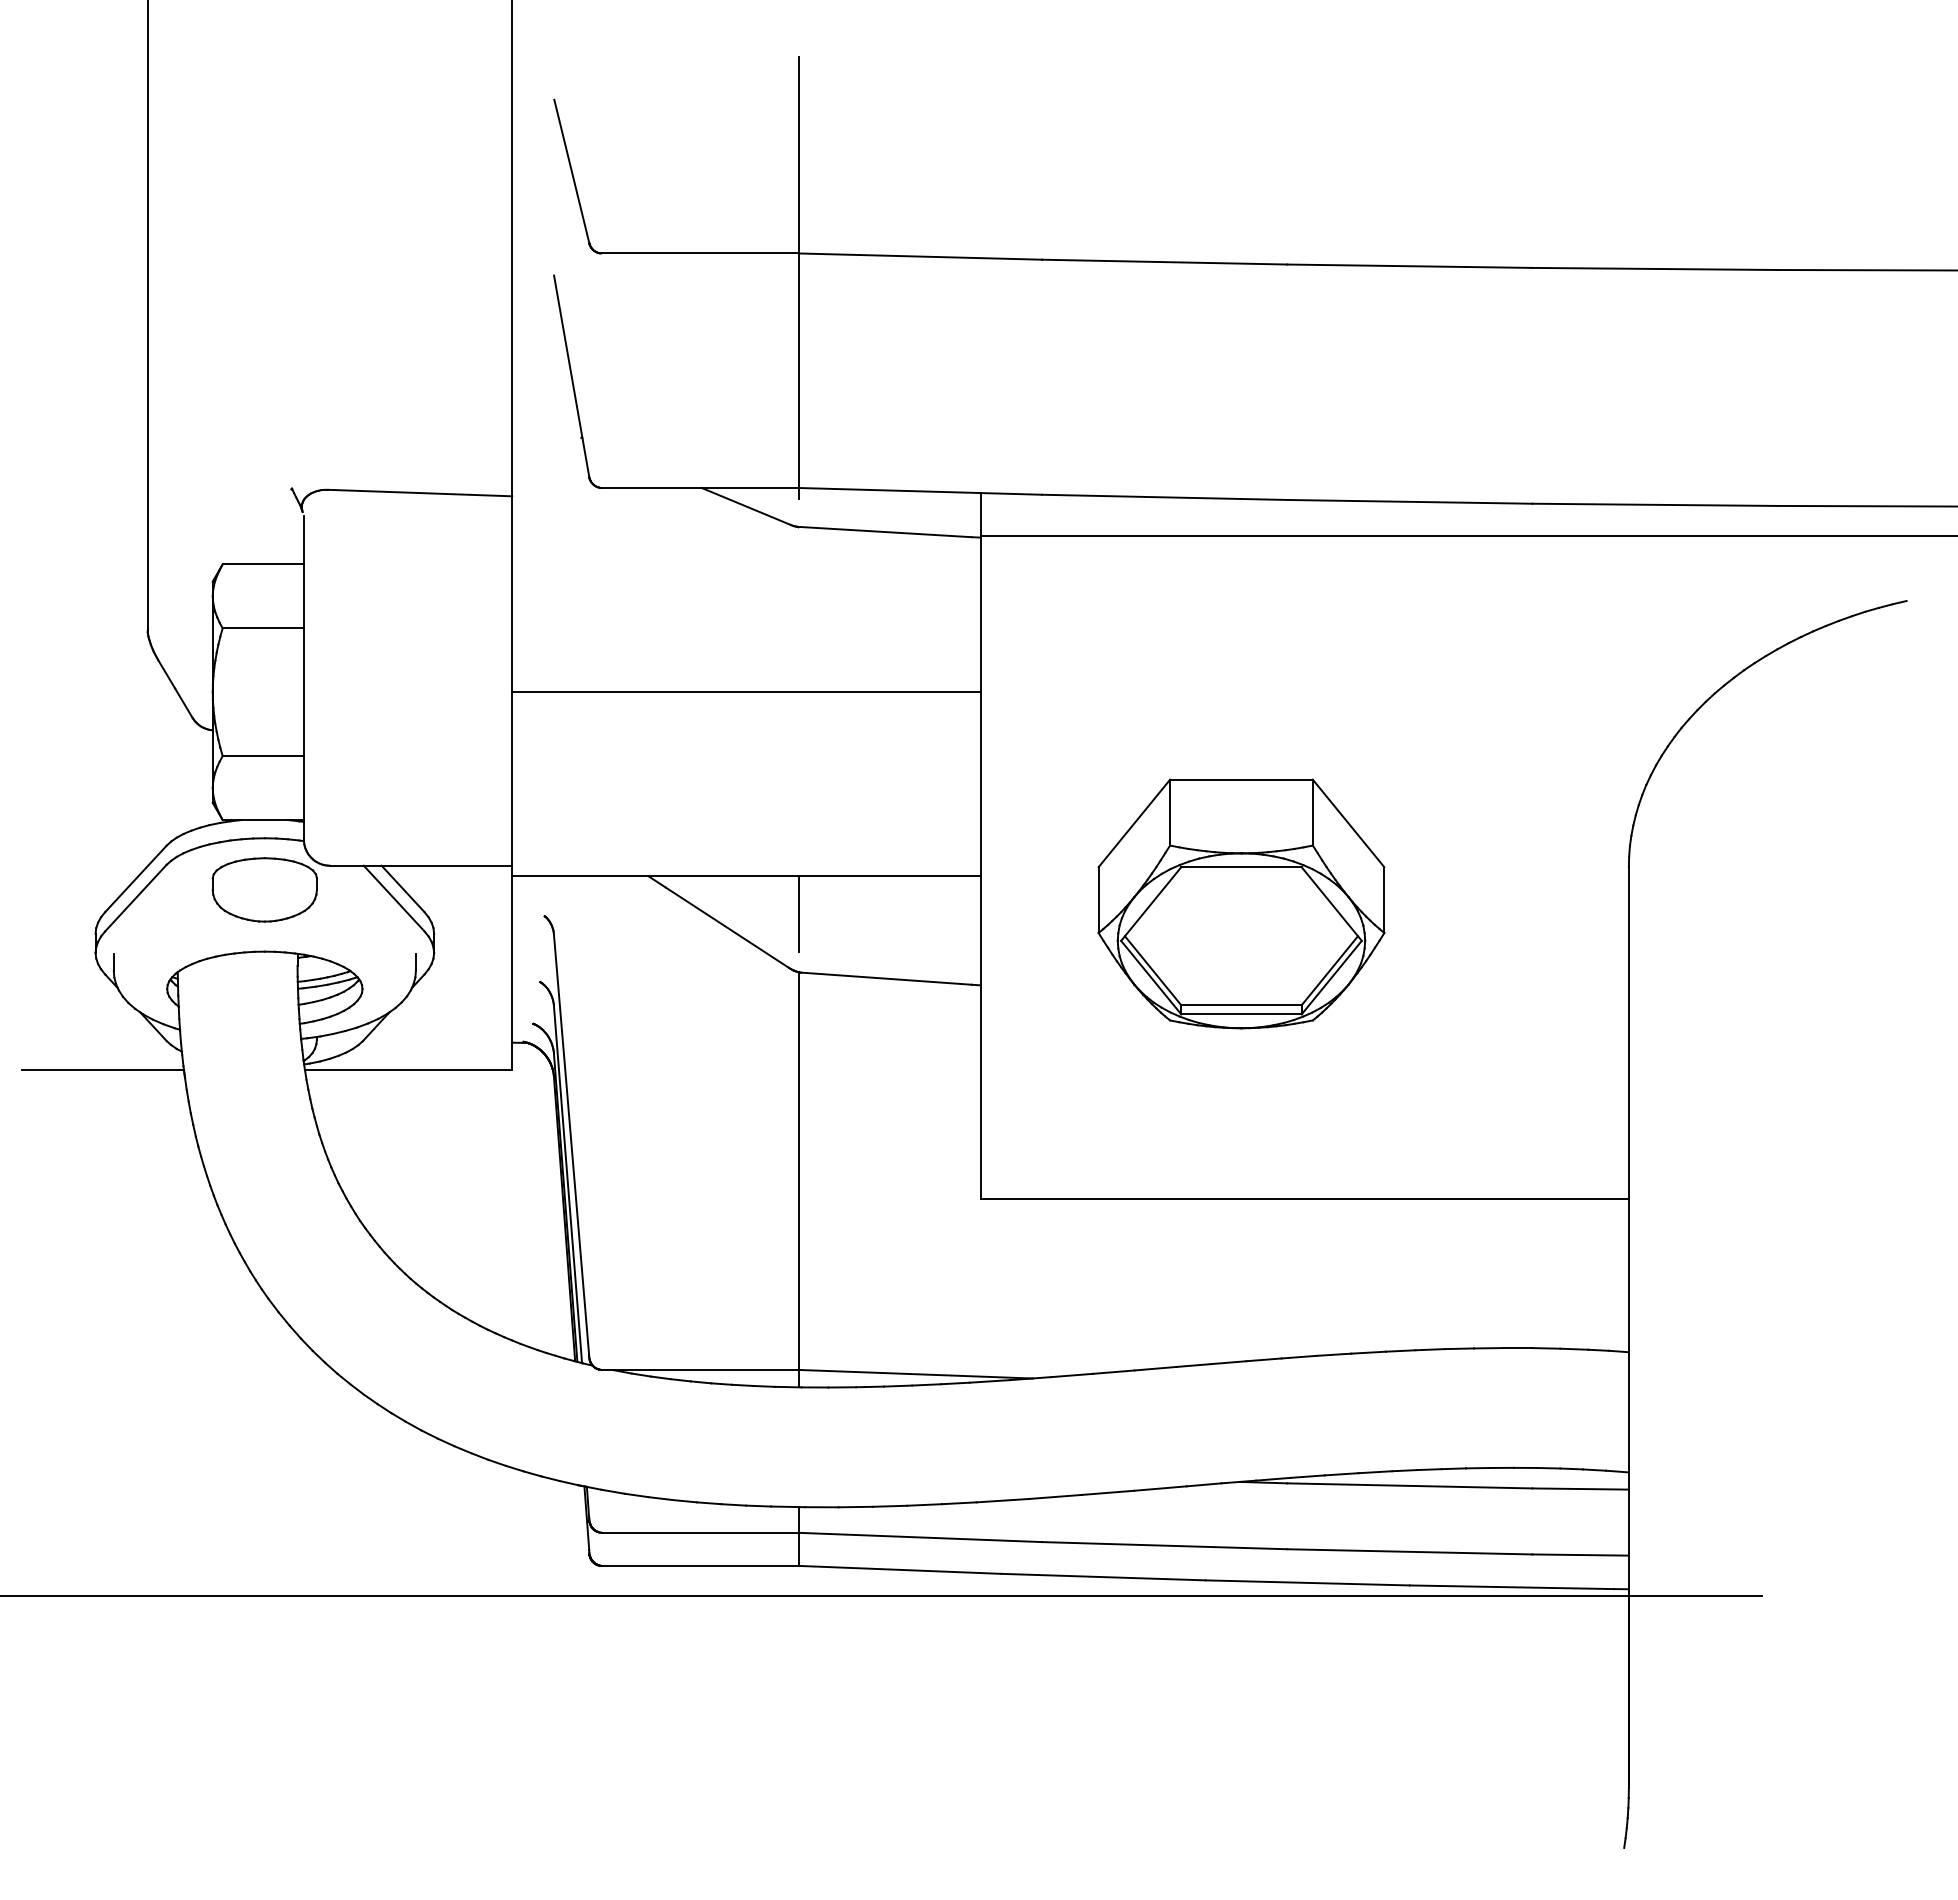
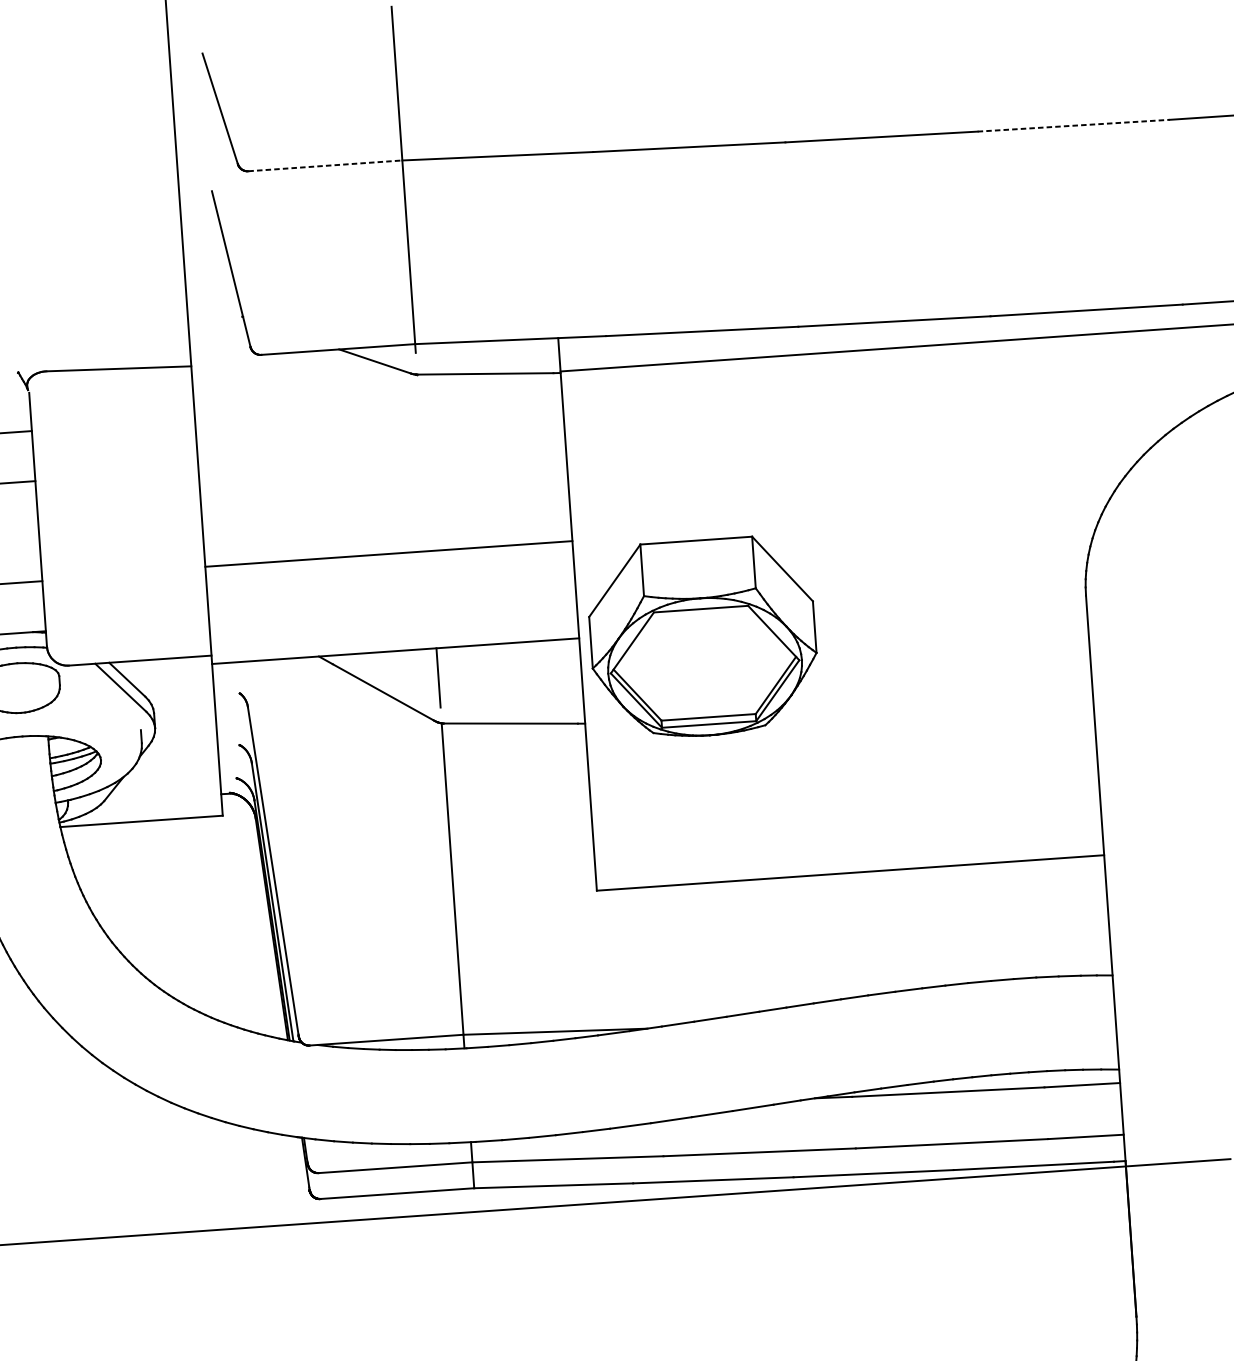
line: (700, 253) -> (325, 165), solid -> dashed
line: (1654, 268) -> (1073, 125), solid -> dashed
line: (746, 692) -> (388, 554), moved
part: (1241, 903) -> (703, 637), moved

